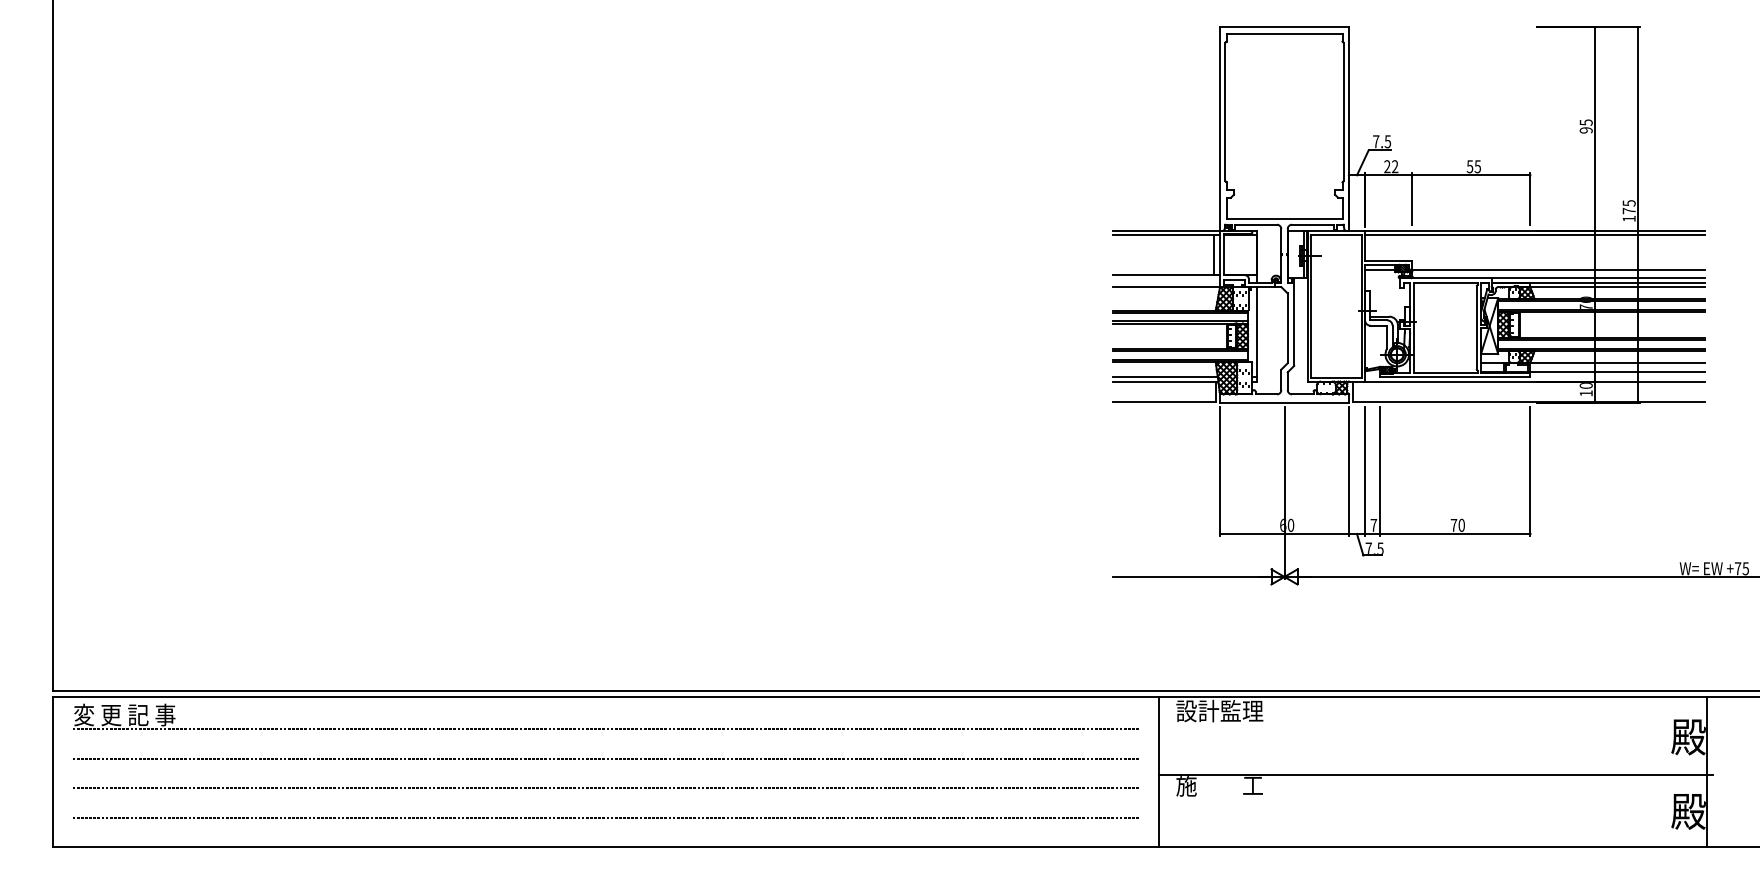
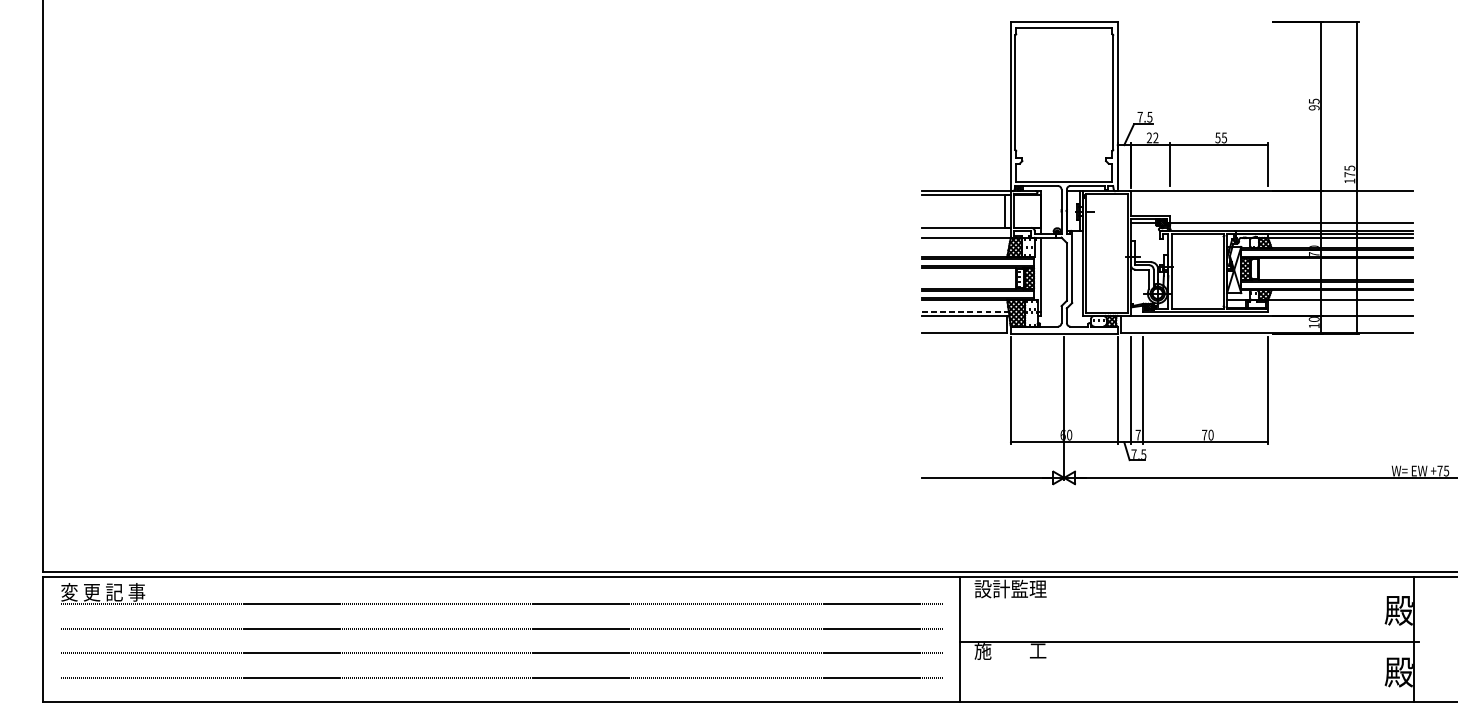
line: (1535, 234) -> (1272, 194), removed
line: (1617, 372) -> (1340, 308), removed
line: (1165, 377) -> (965, 312), solid -> dashed

